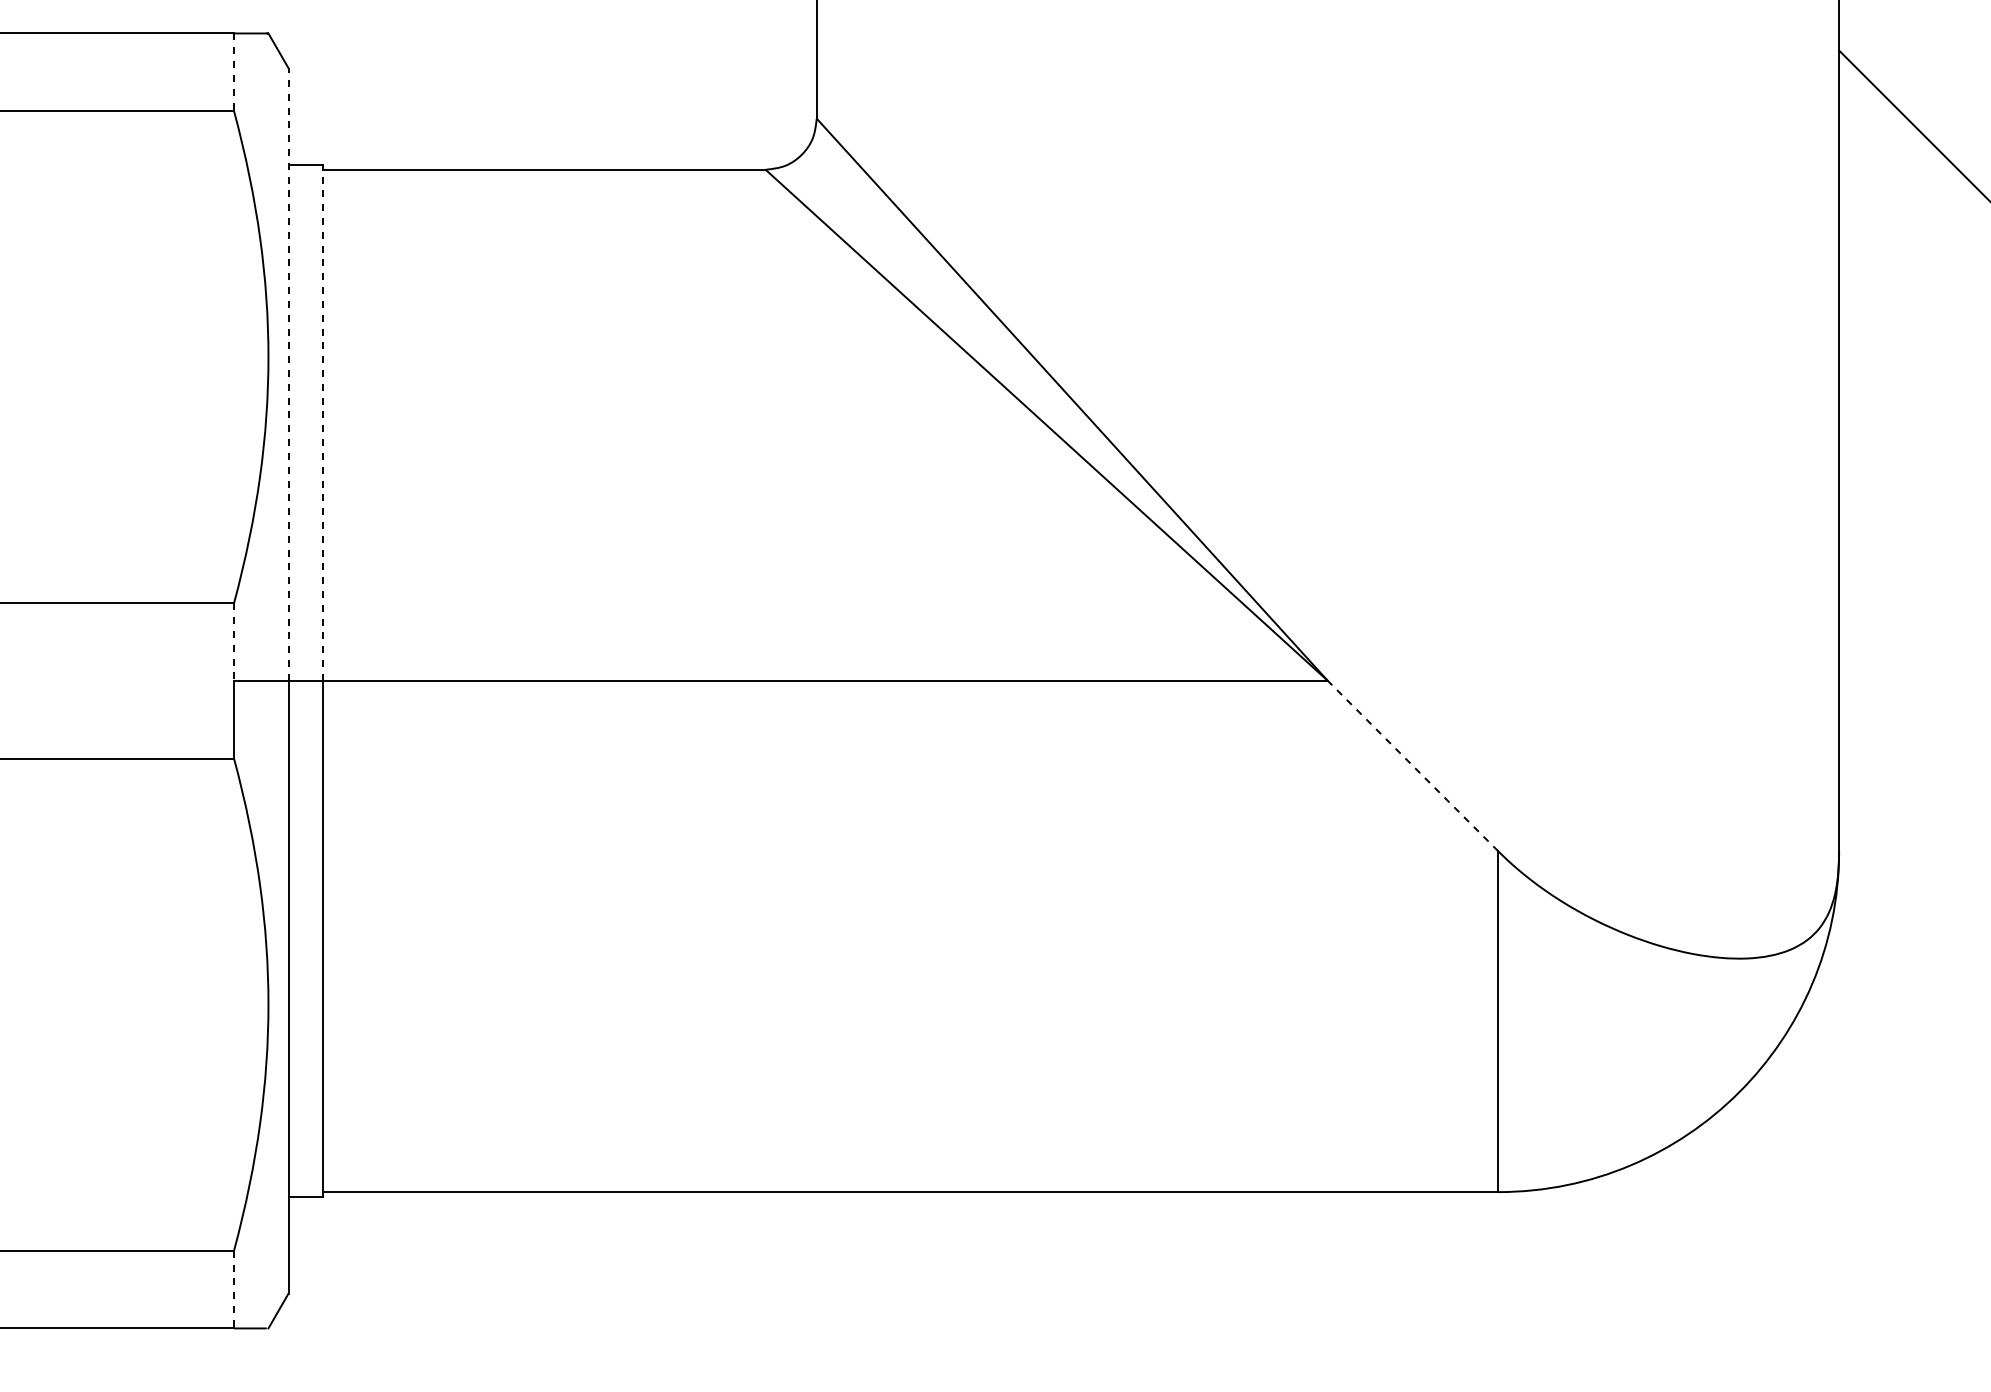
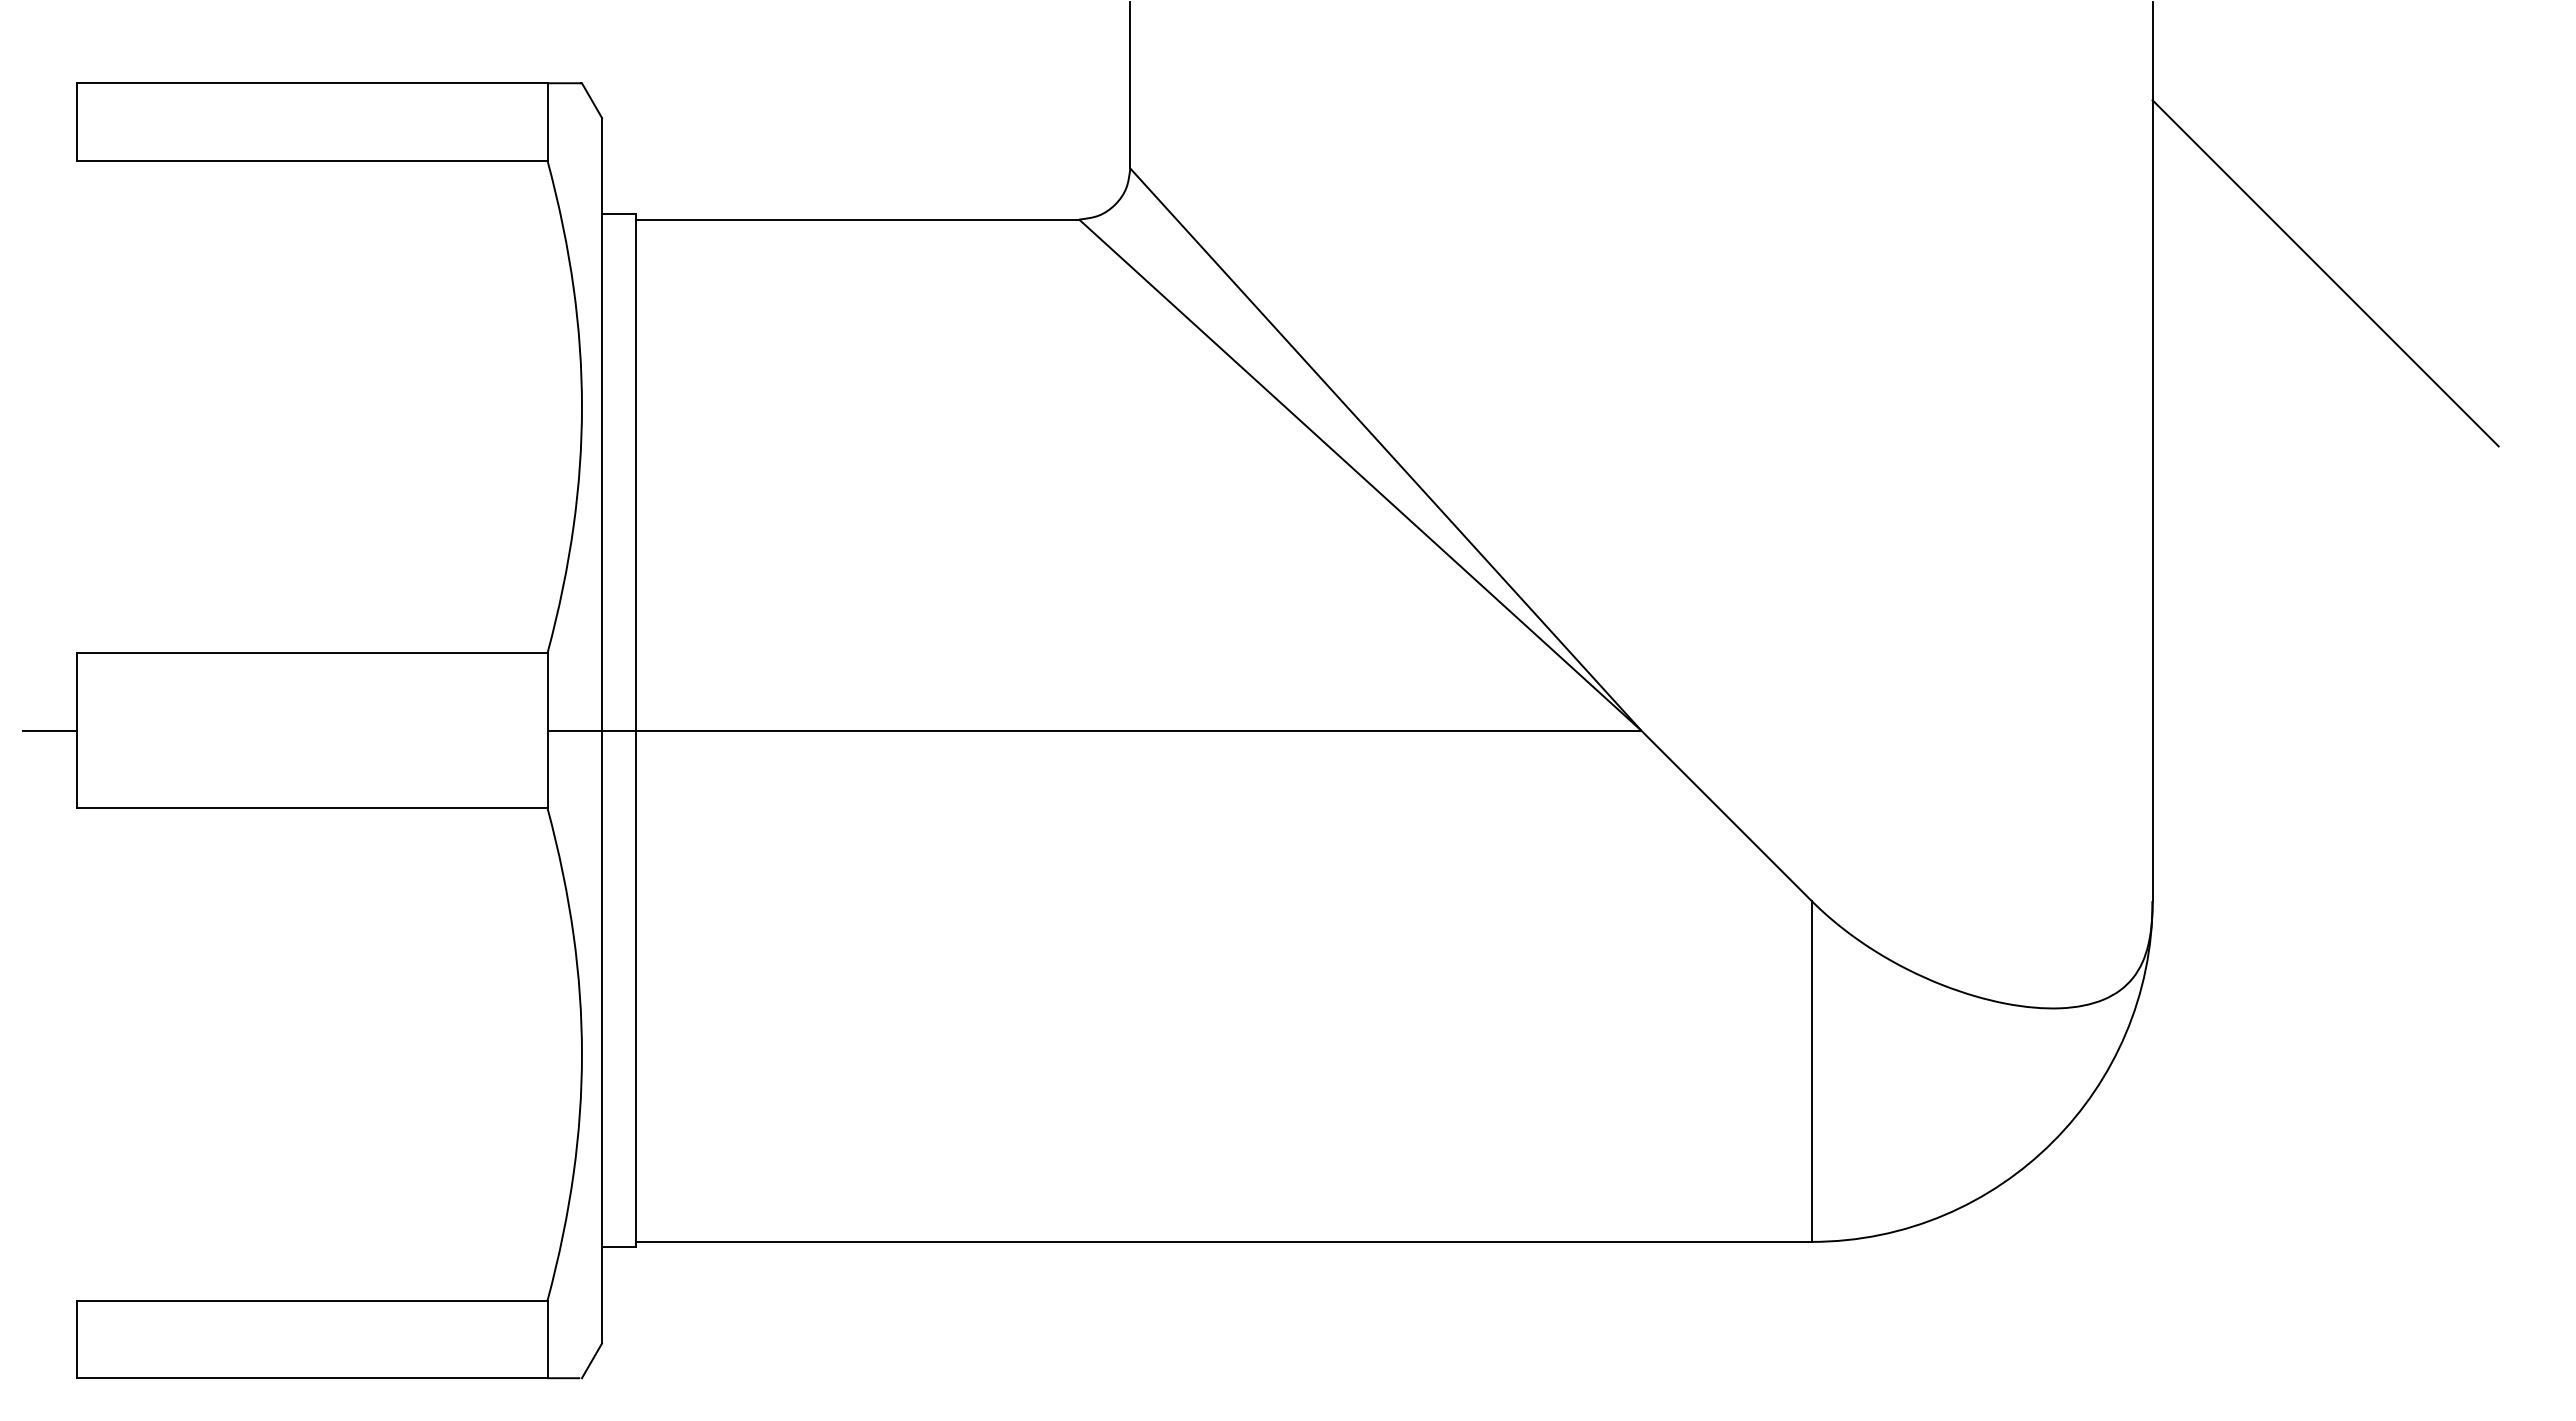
line: (233, 72) -> (547, 122), dashed -> solid
line: (288, 373) -> (602, 423), dashed -> solid
line: (322, 422) -> (636, 472), dashed -> solid
line: (233, 641) -> (547, 691), dashed -> solid
line: (1412, 765) -> (1726, 815), dashed -> solid
line: (233, 1289) -> (547, 1339), dashed -> solid

